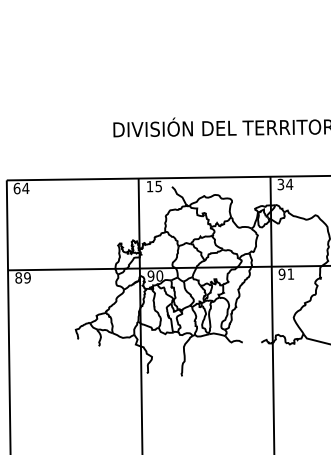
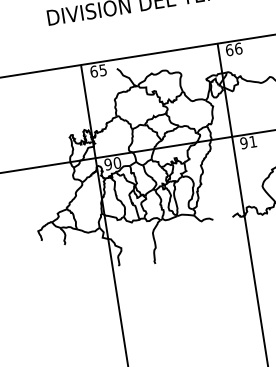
text: (285, 184) -> (234, 49), 34 -> 66
text: (149, 186) -> (93, 71), 15 -> 65

